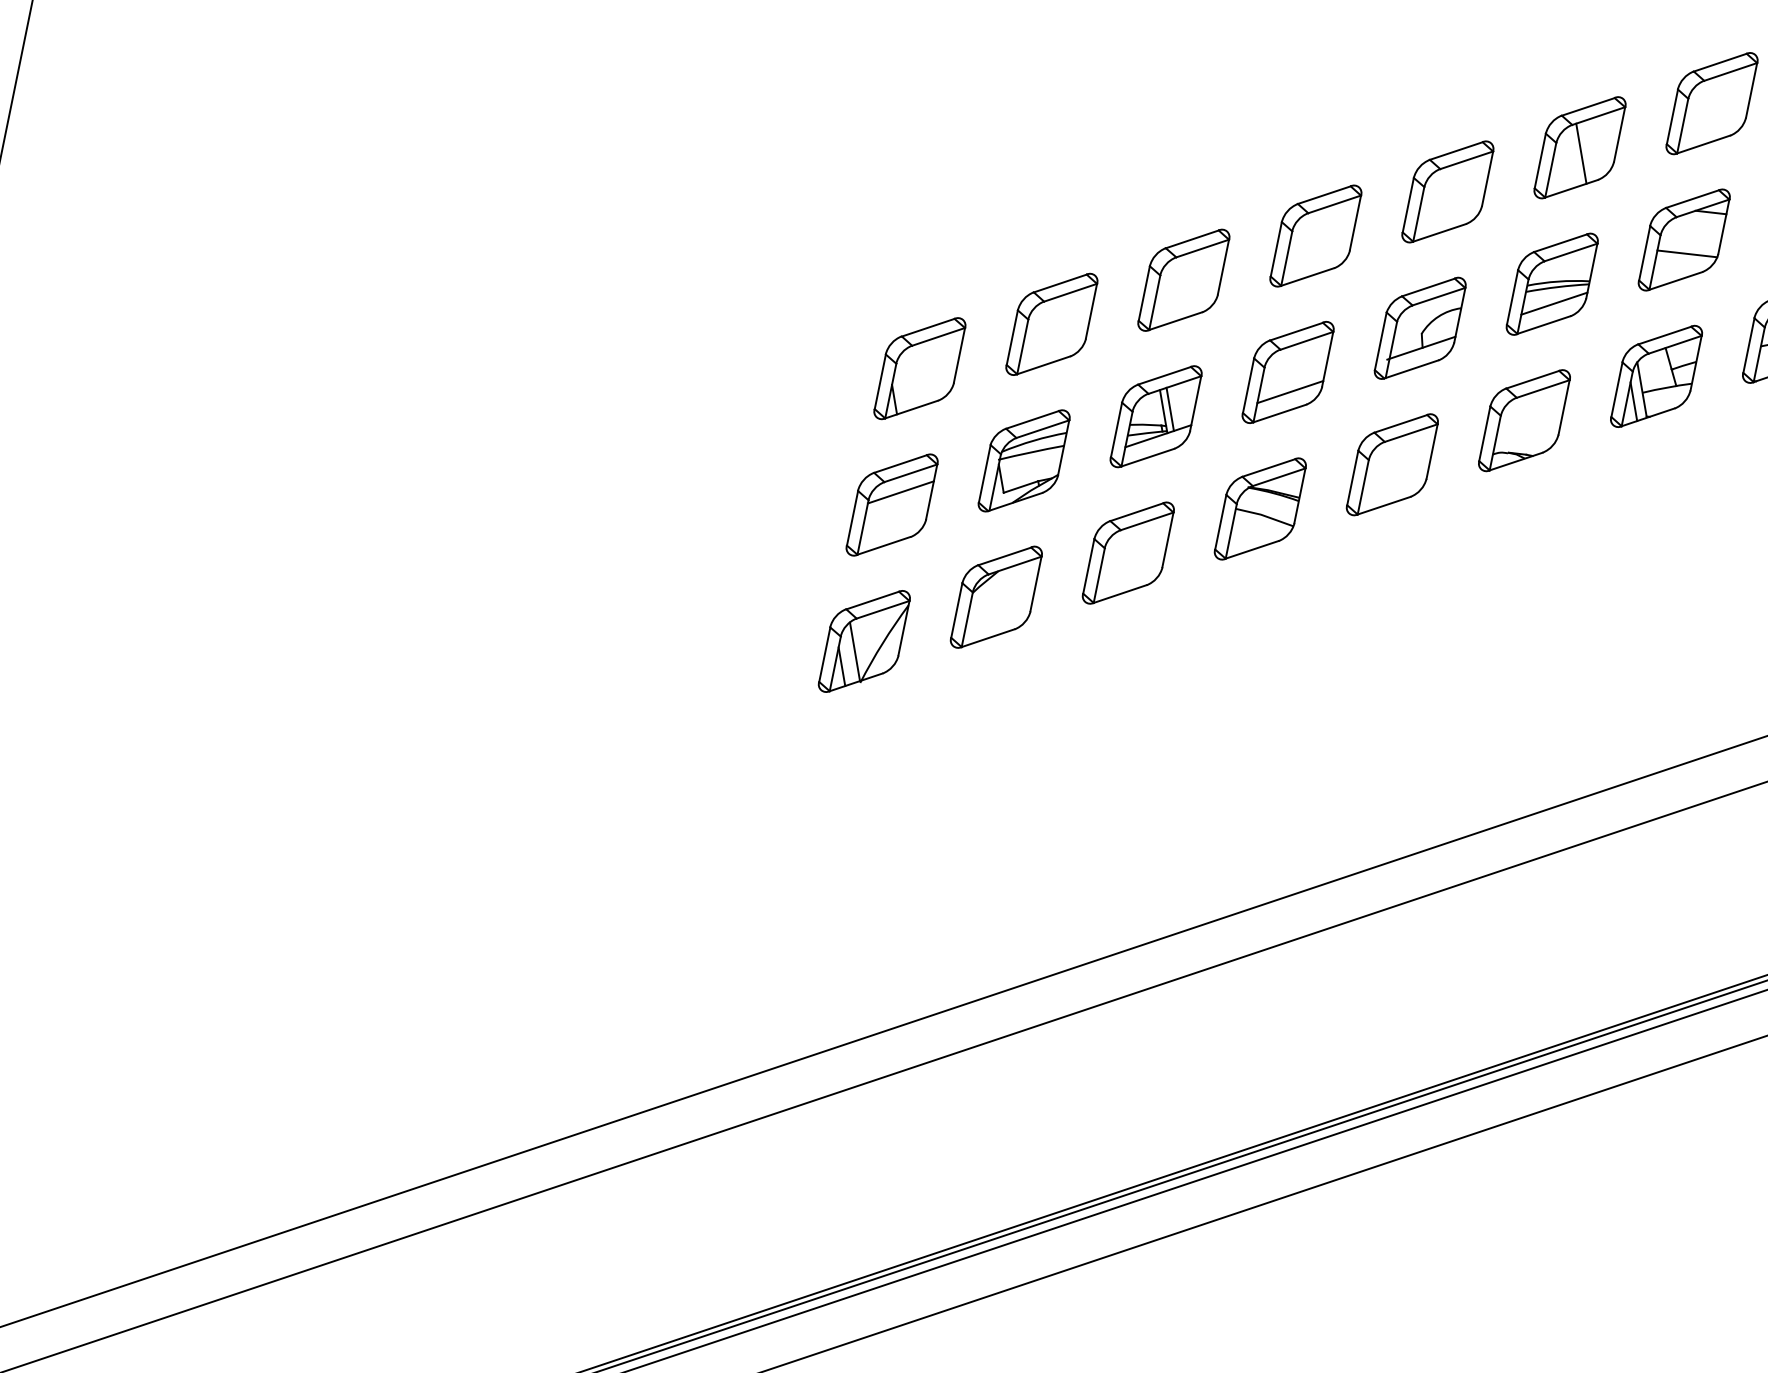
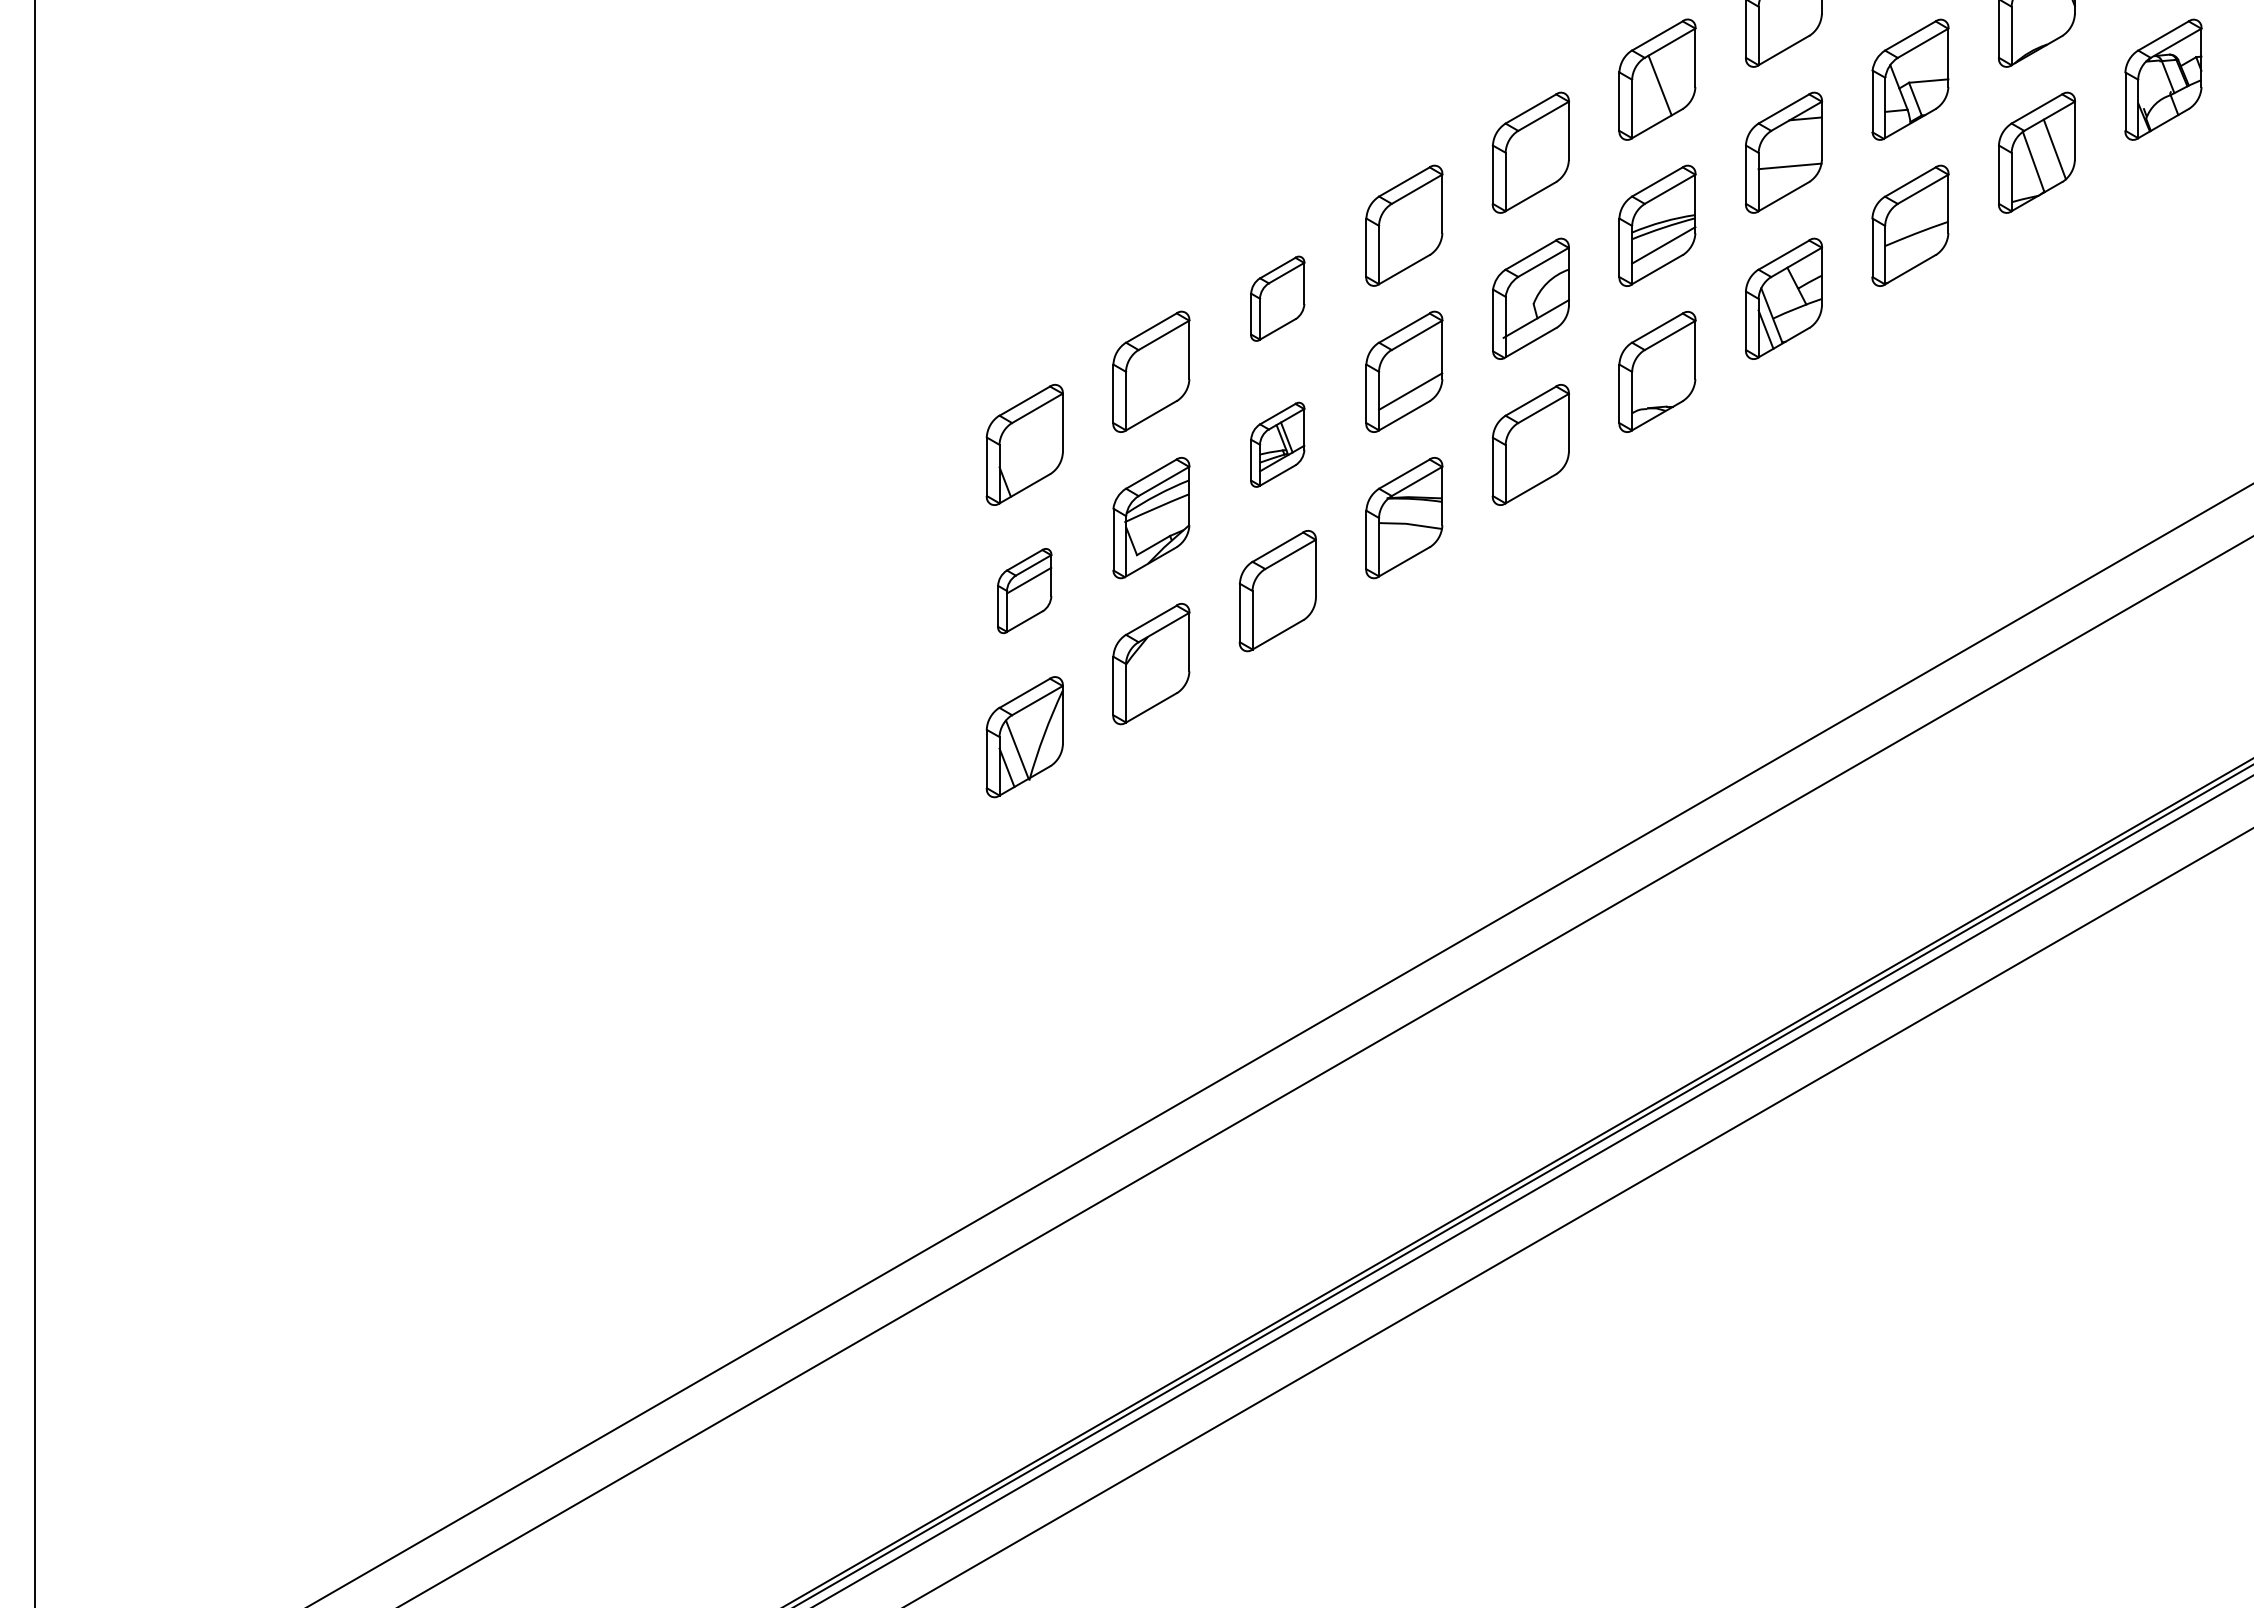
part: (1183, 279) -> (1277, 298), size x0.7
part: (1155, 416) -> (1277, 444), size x0.7
part: (891, 504) -> (1024, 590), size x0.7

